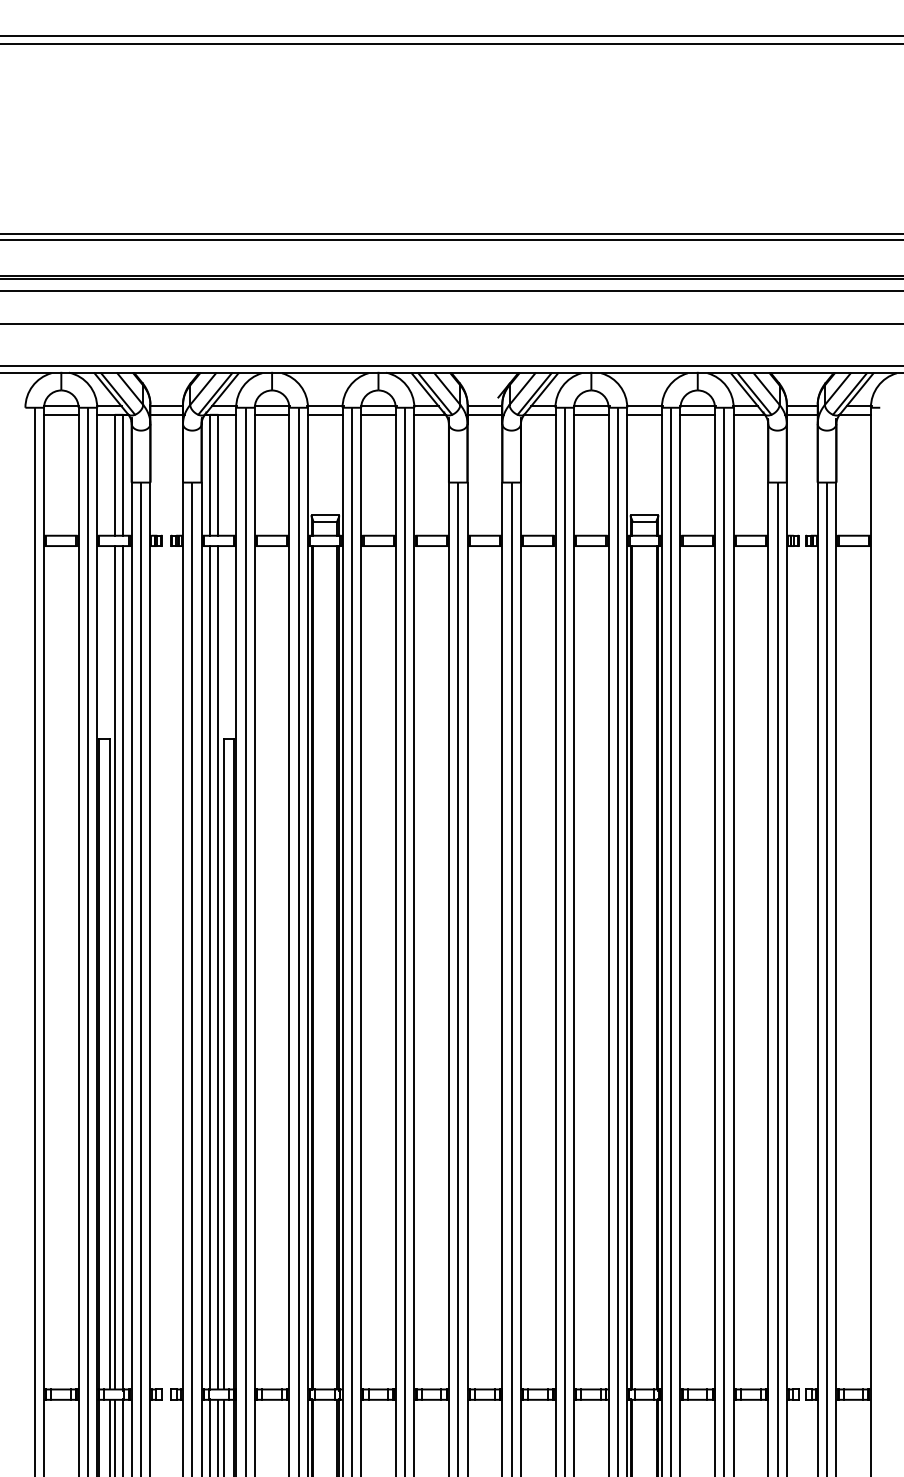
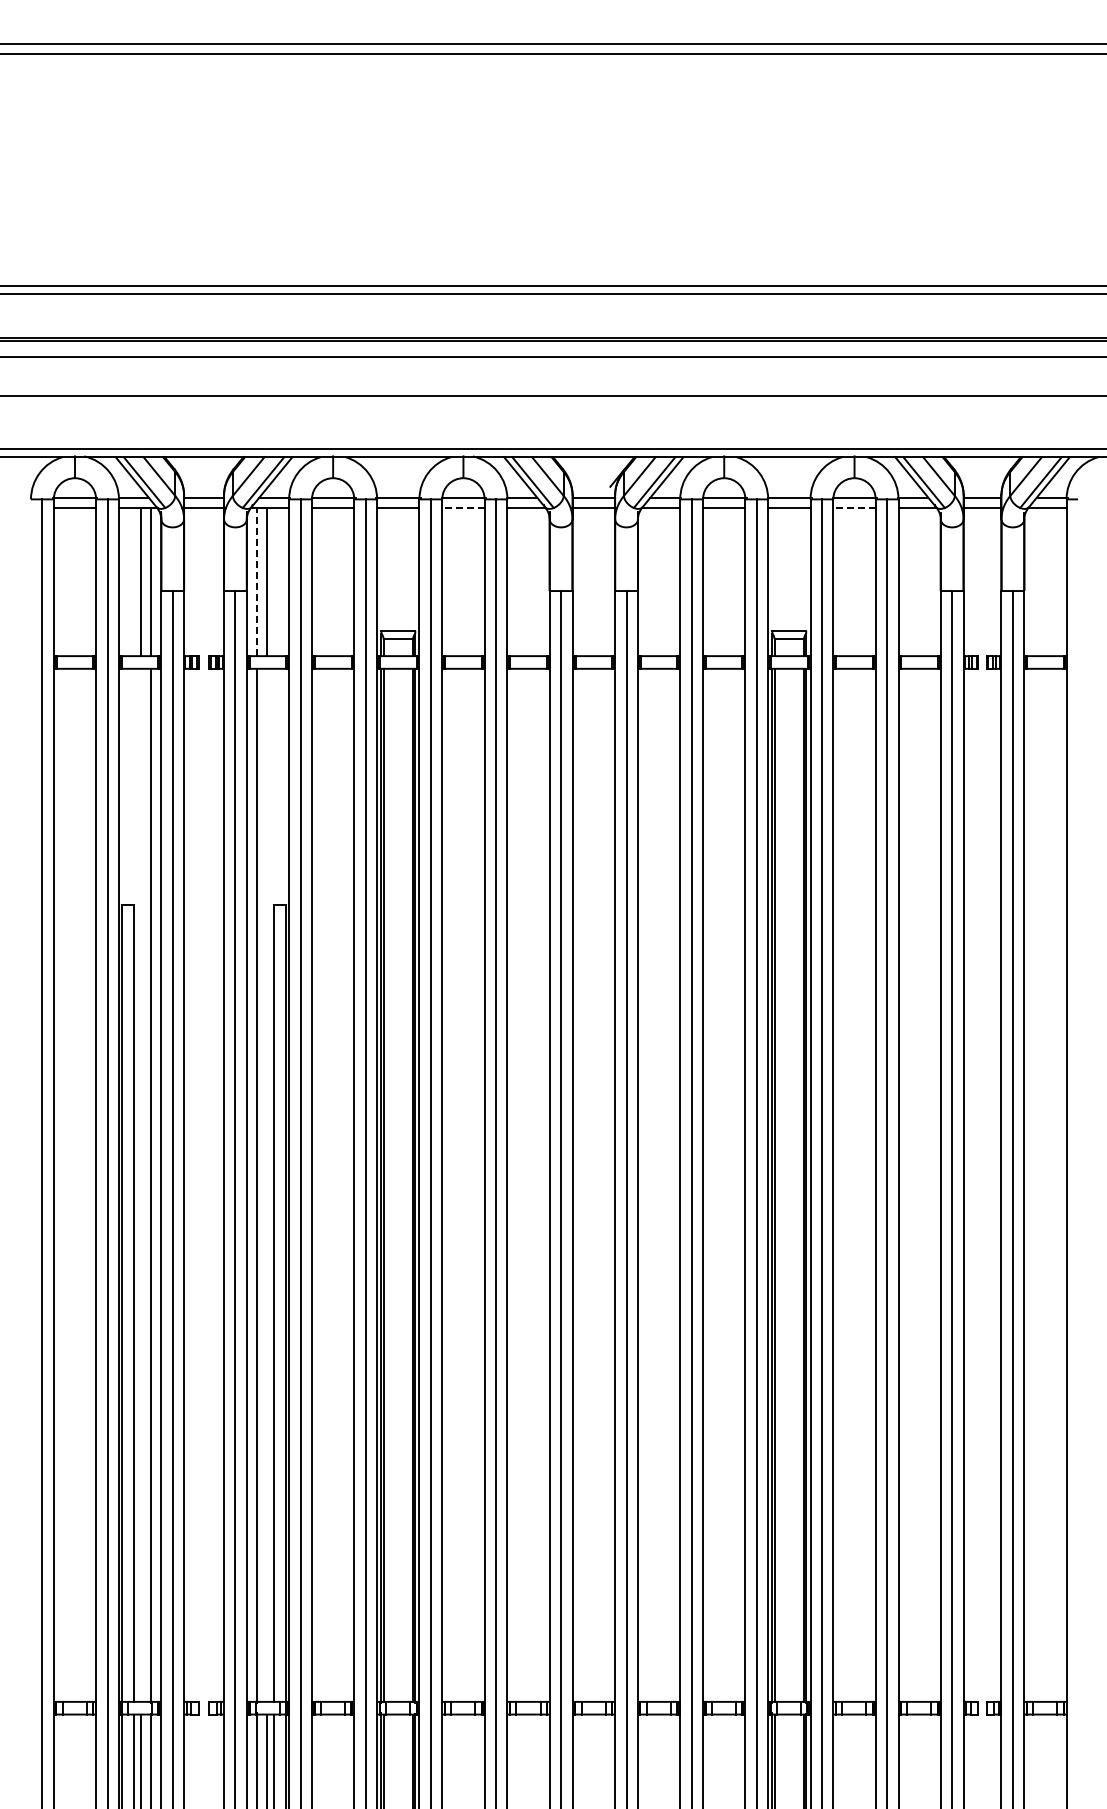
line: (377, 415) -> (462, 508), solid -> dashed
line: (697, 415) -> (854, 508), solid -> dashed
line: (209, 474) -> (256, 581), solid -> dashed
line: (114, 967) -> (140, 1184), removed
line: (218, 967) -> (267, 1184), removed

